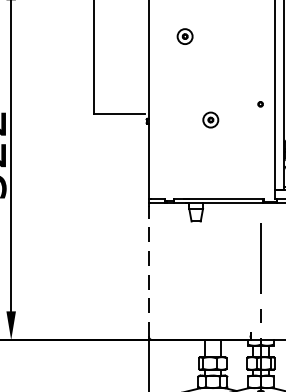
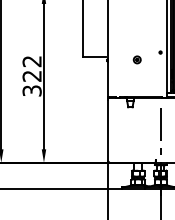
part: (183, 35) -> (124, 20), removed
line: (149, 271) -> (108, 130), dashed -> solid

